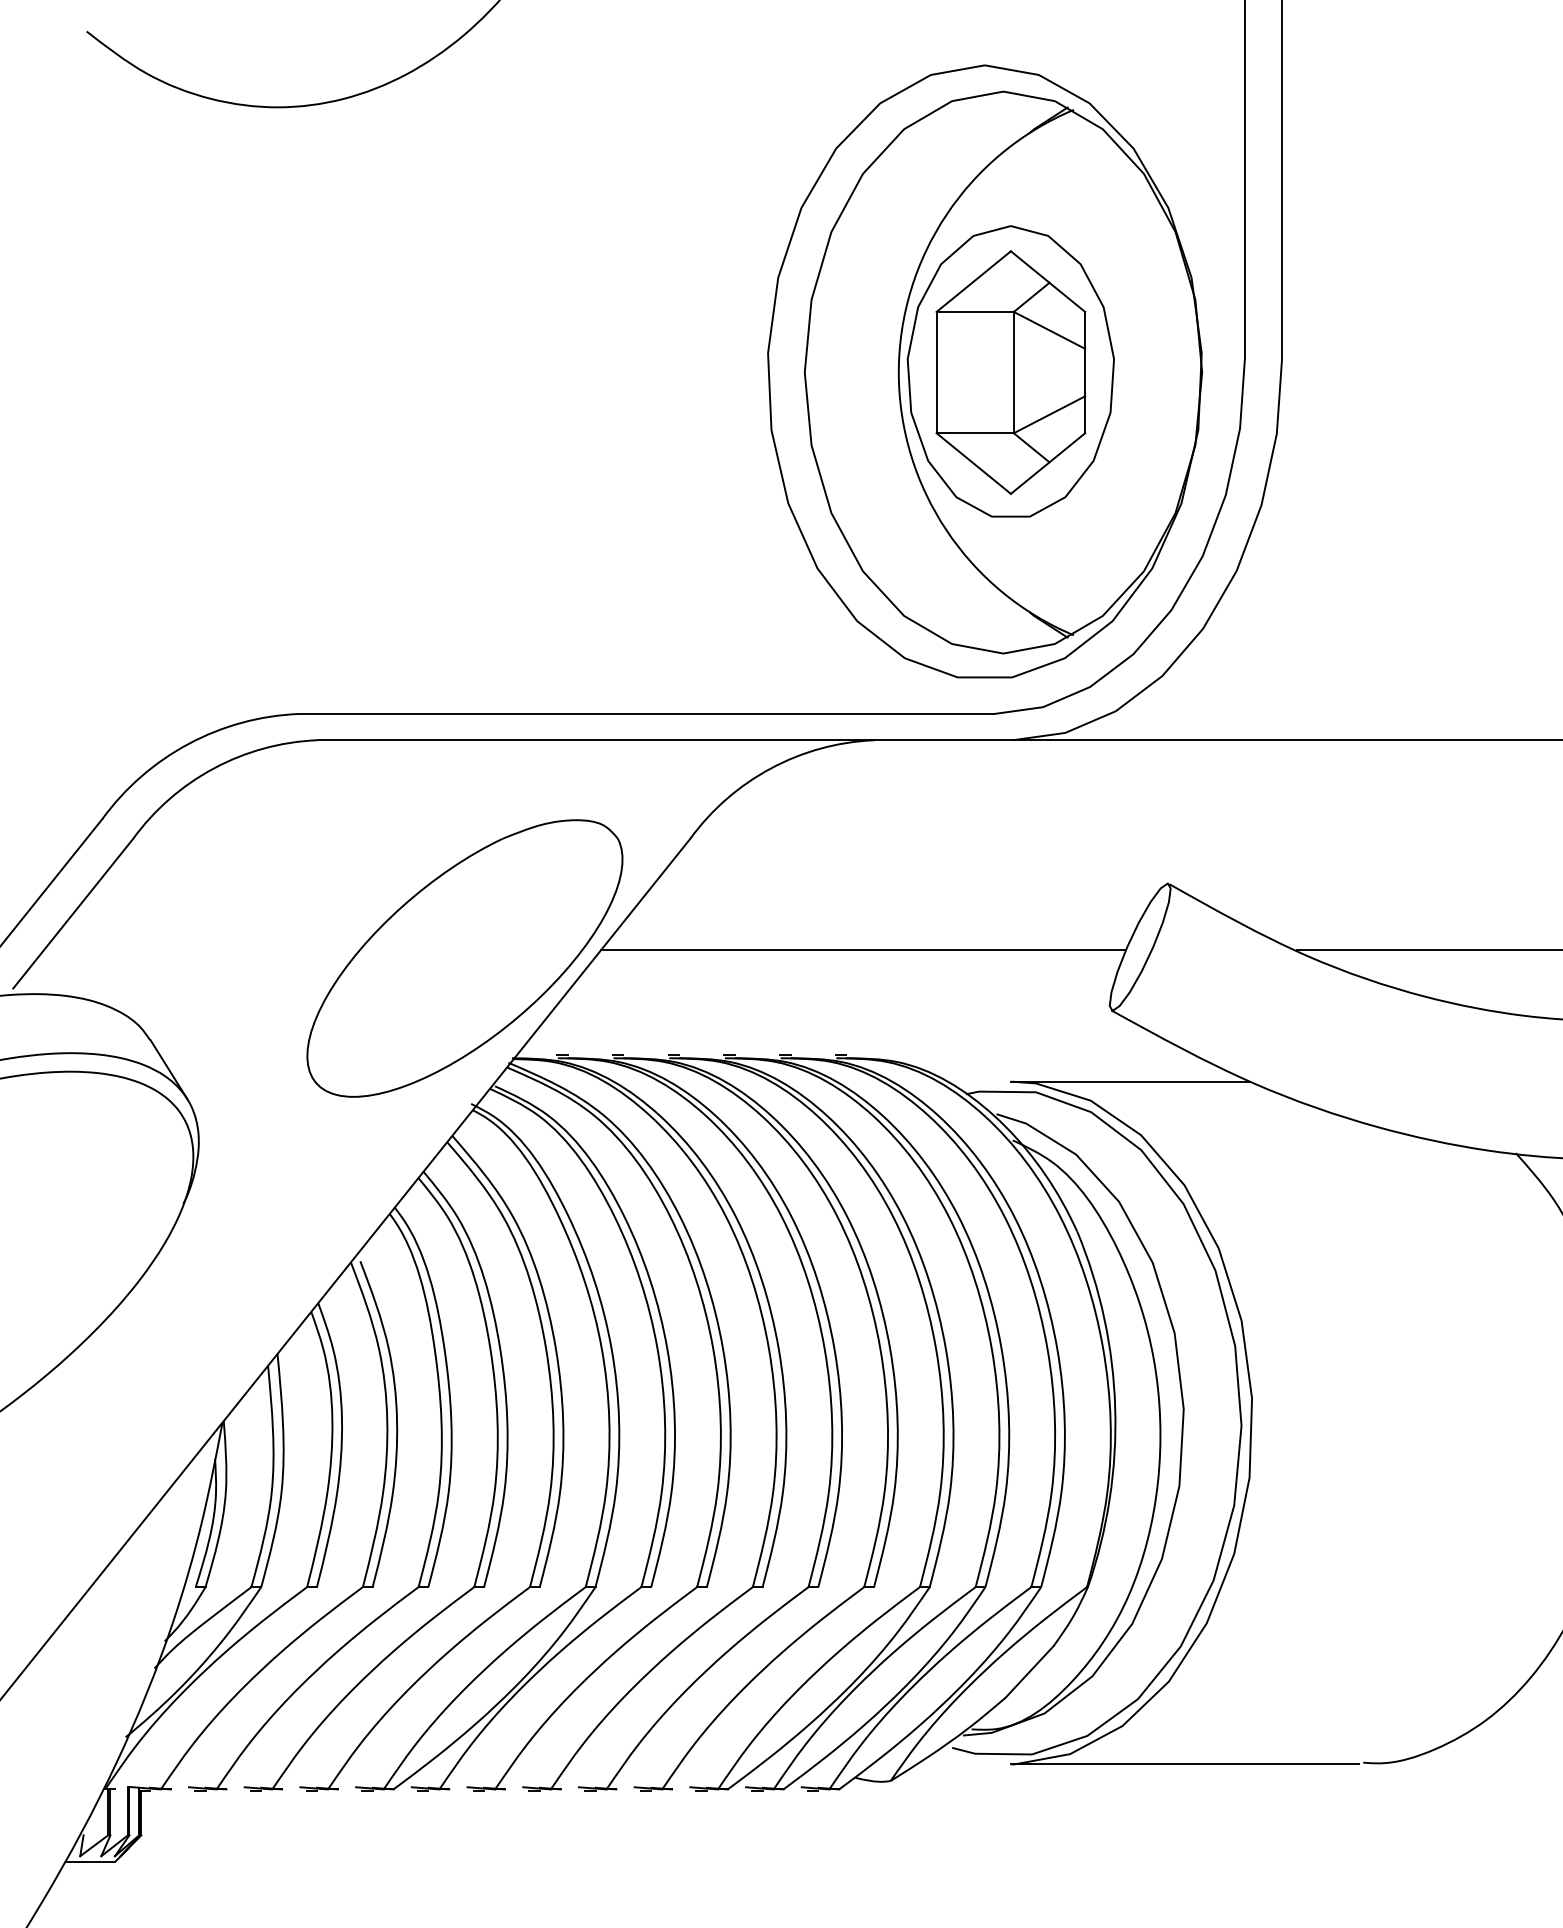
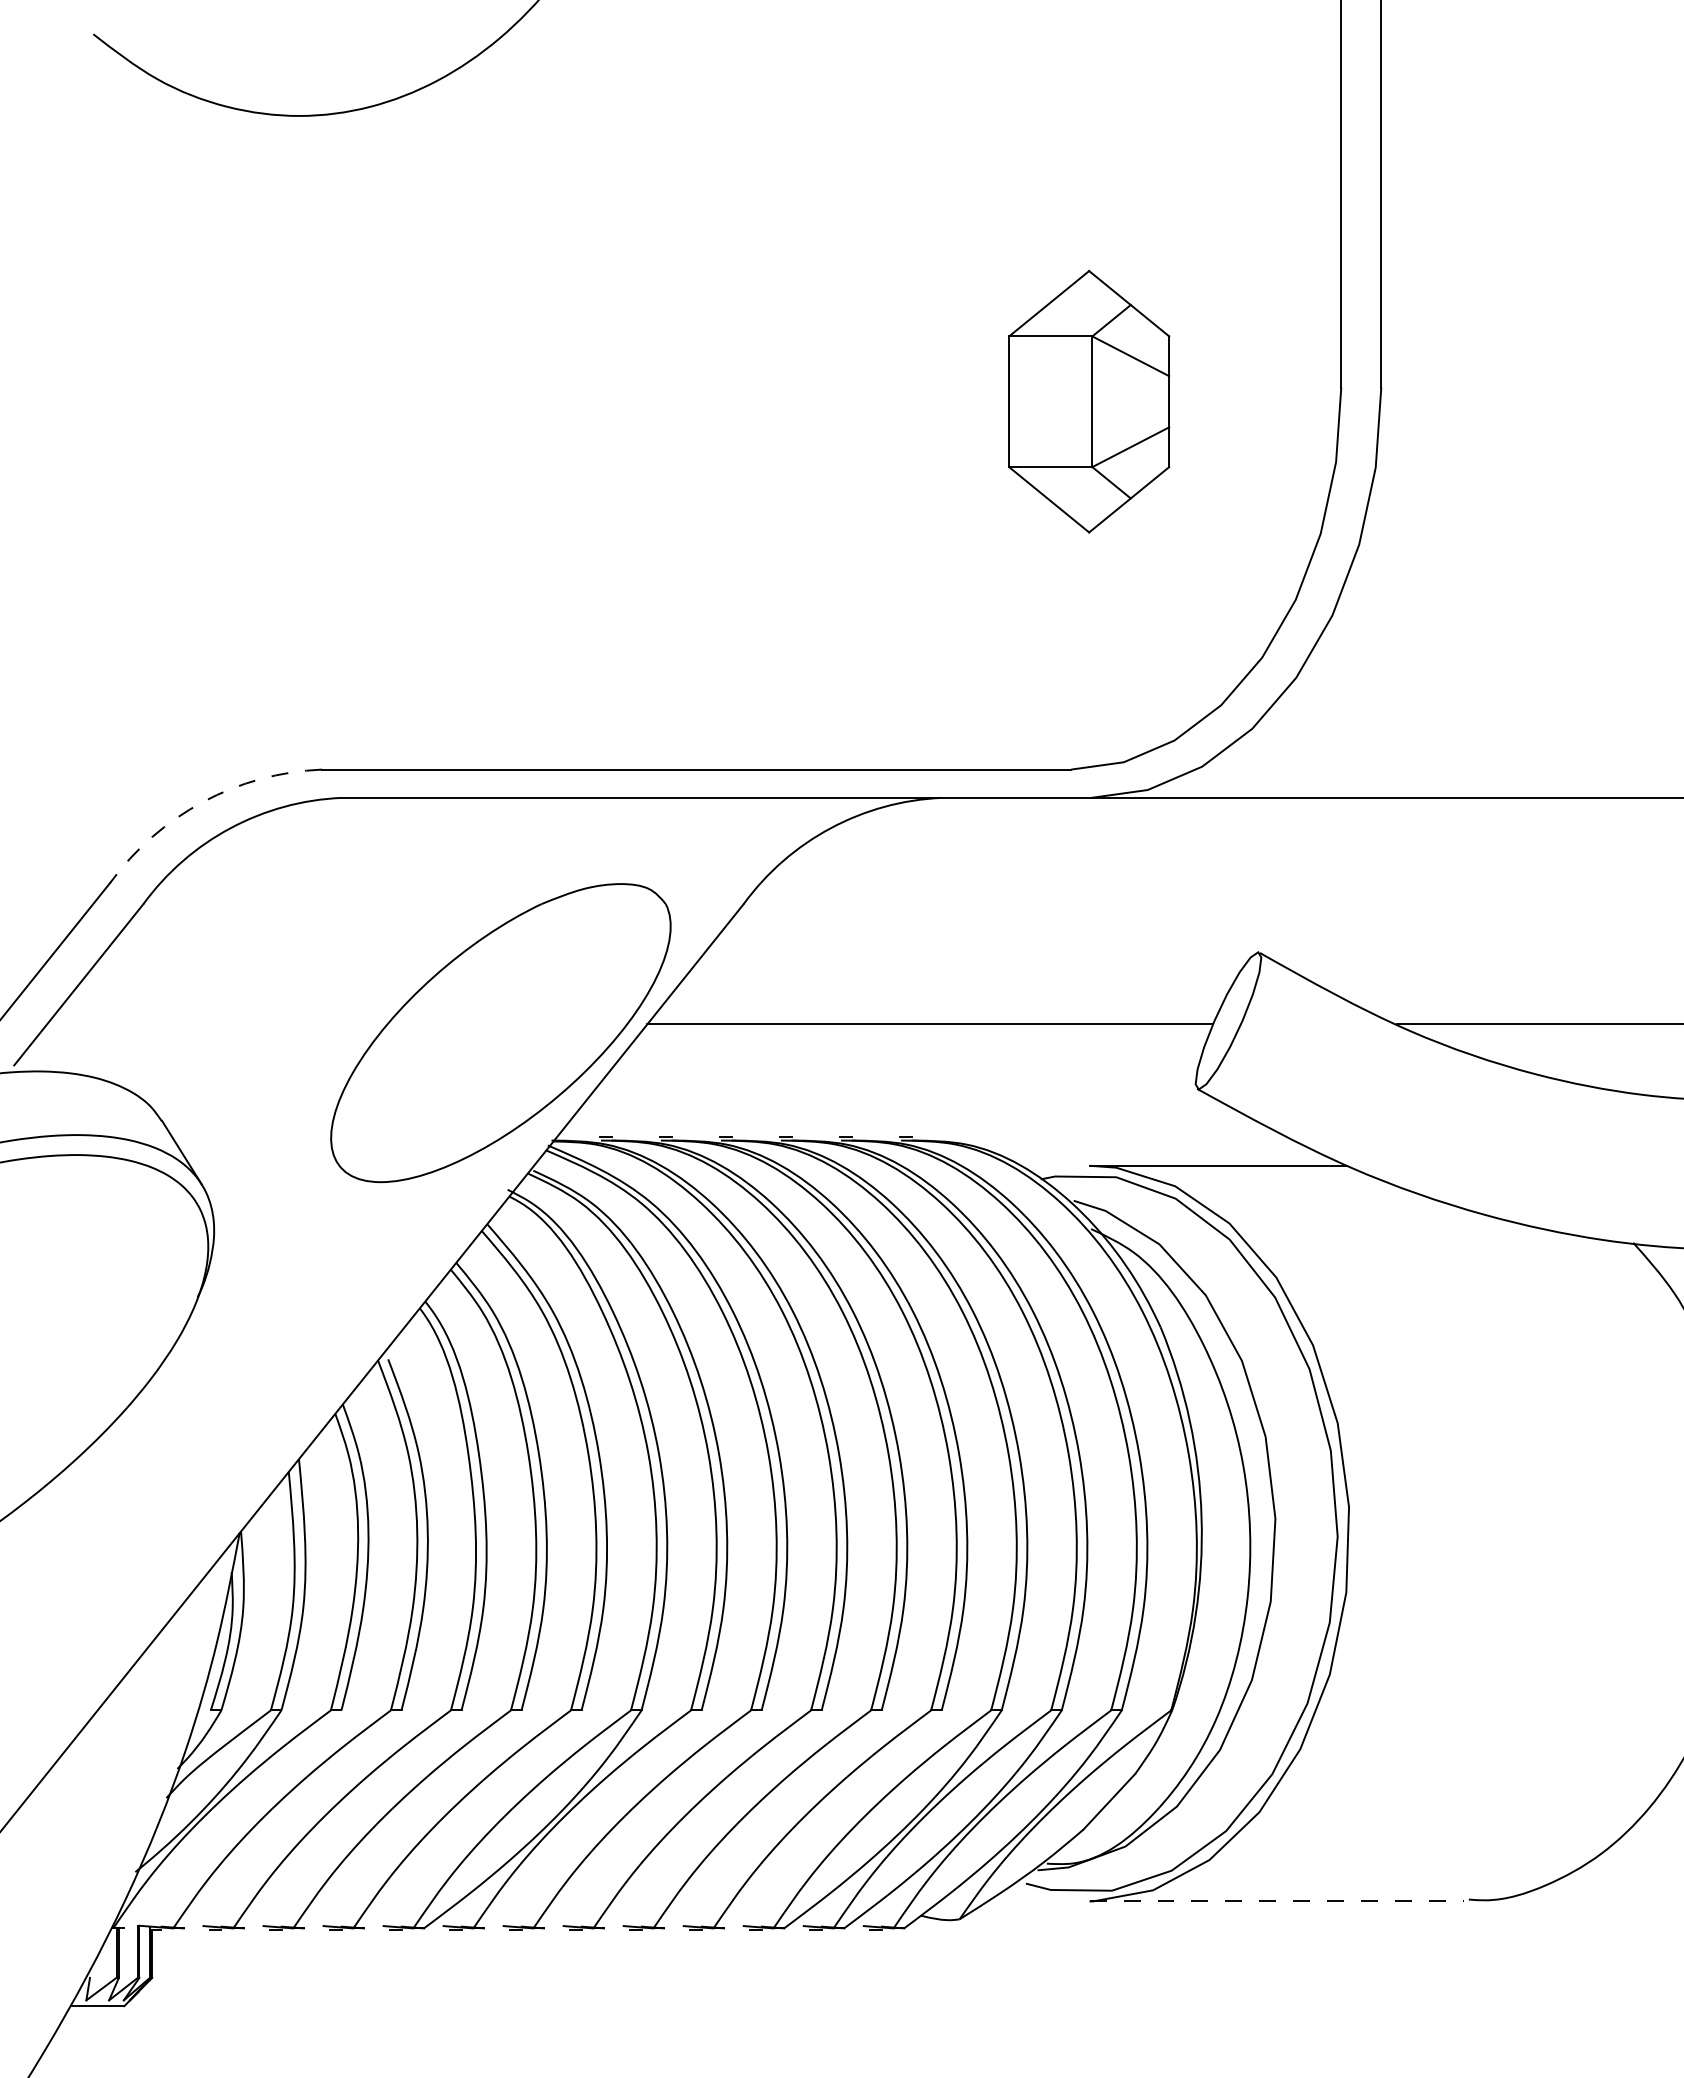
part: (984, 371) -> (1060, 400), removed
arc: (188, 743) -> (203, 801), solid -> dashed
line: (1185, 1764) -> (1277, 1901), solid -> dashed

